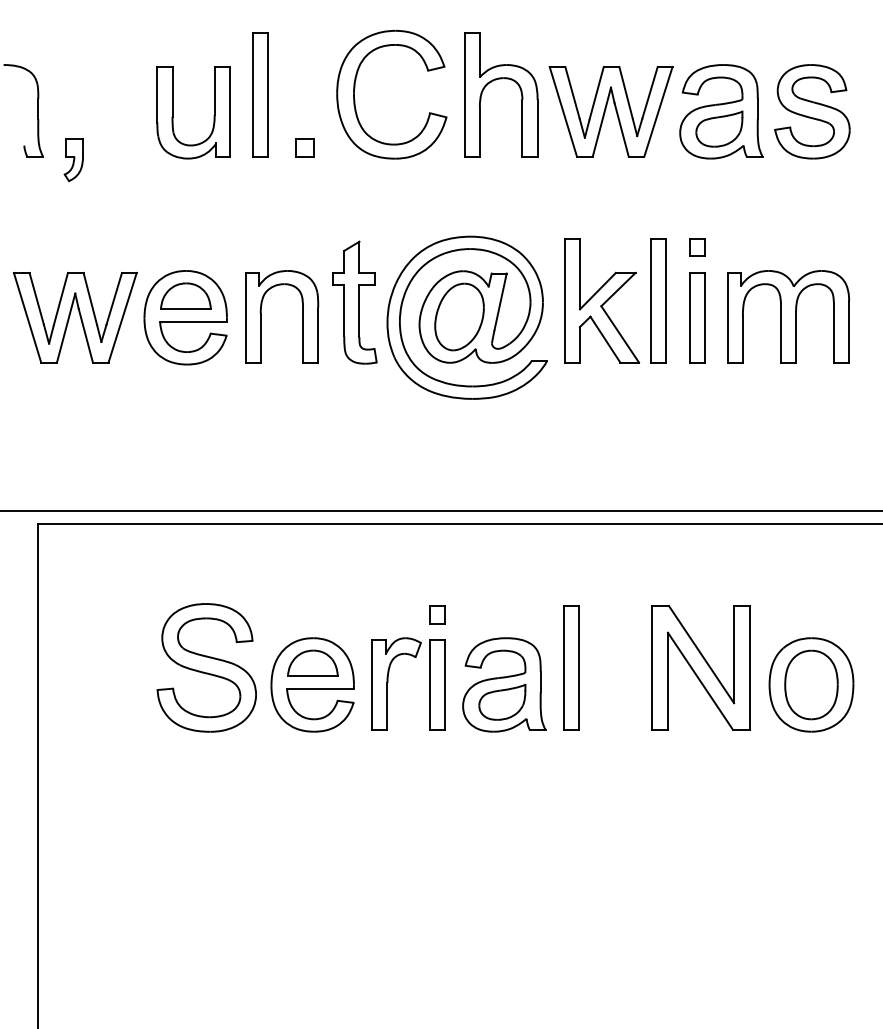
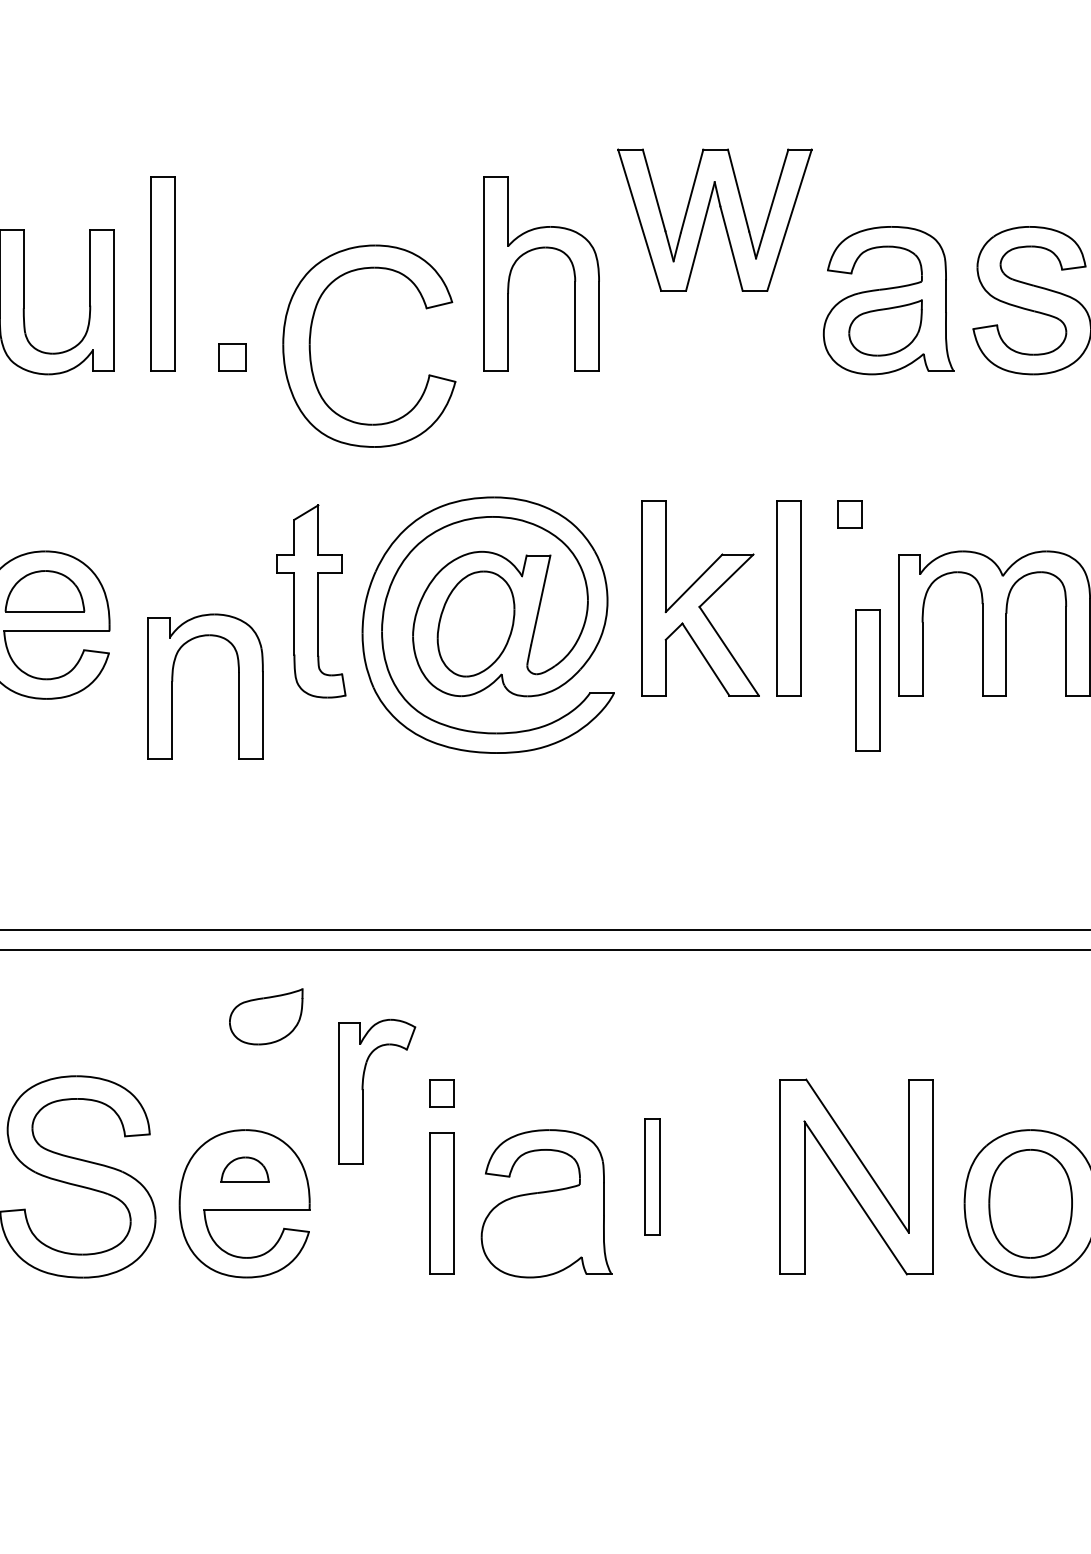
part: (355, 99) -> (312, 353), moved
part: (610, 111) -> (713, 219), moved
part: (302, 316) -> (238, 686), moved
part: (697, 317) -> (868, 679), moved
part: (312, 662) -> (244, 1168), size x0.6
part: (571, 667) -> (652, 1176), size x0.6
part: (388, 682) -> (364, 1089), moved
part: (502, 701) -> (266, 1015), moved

